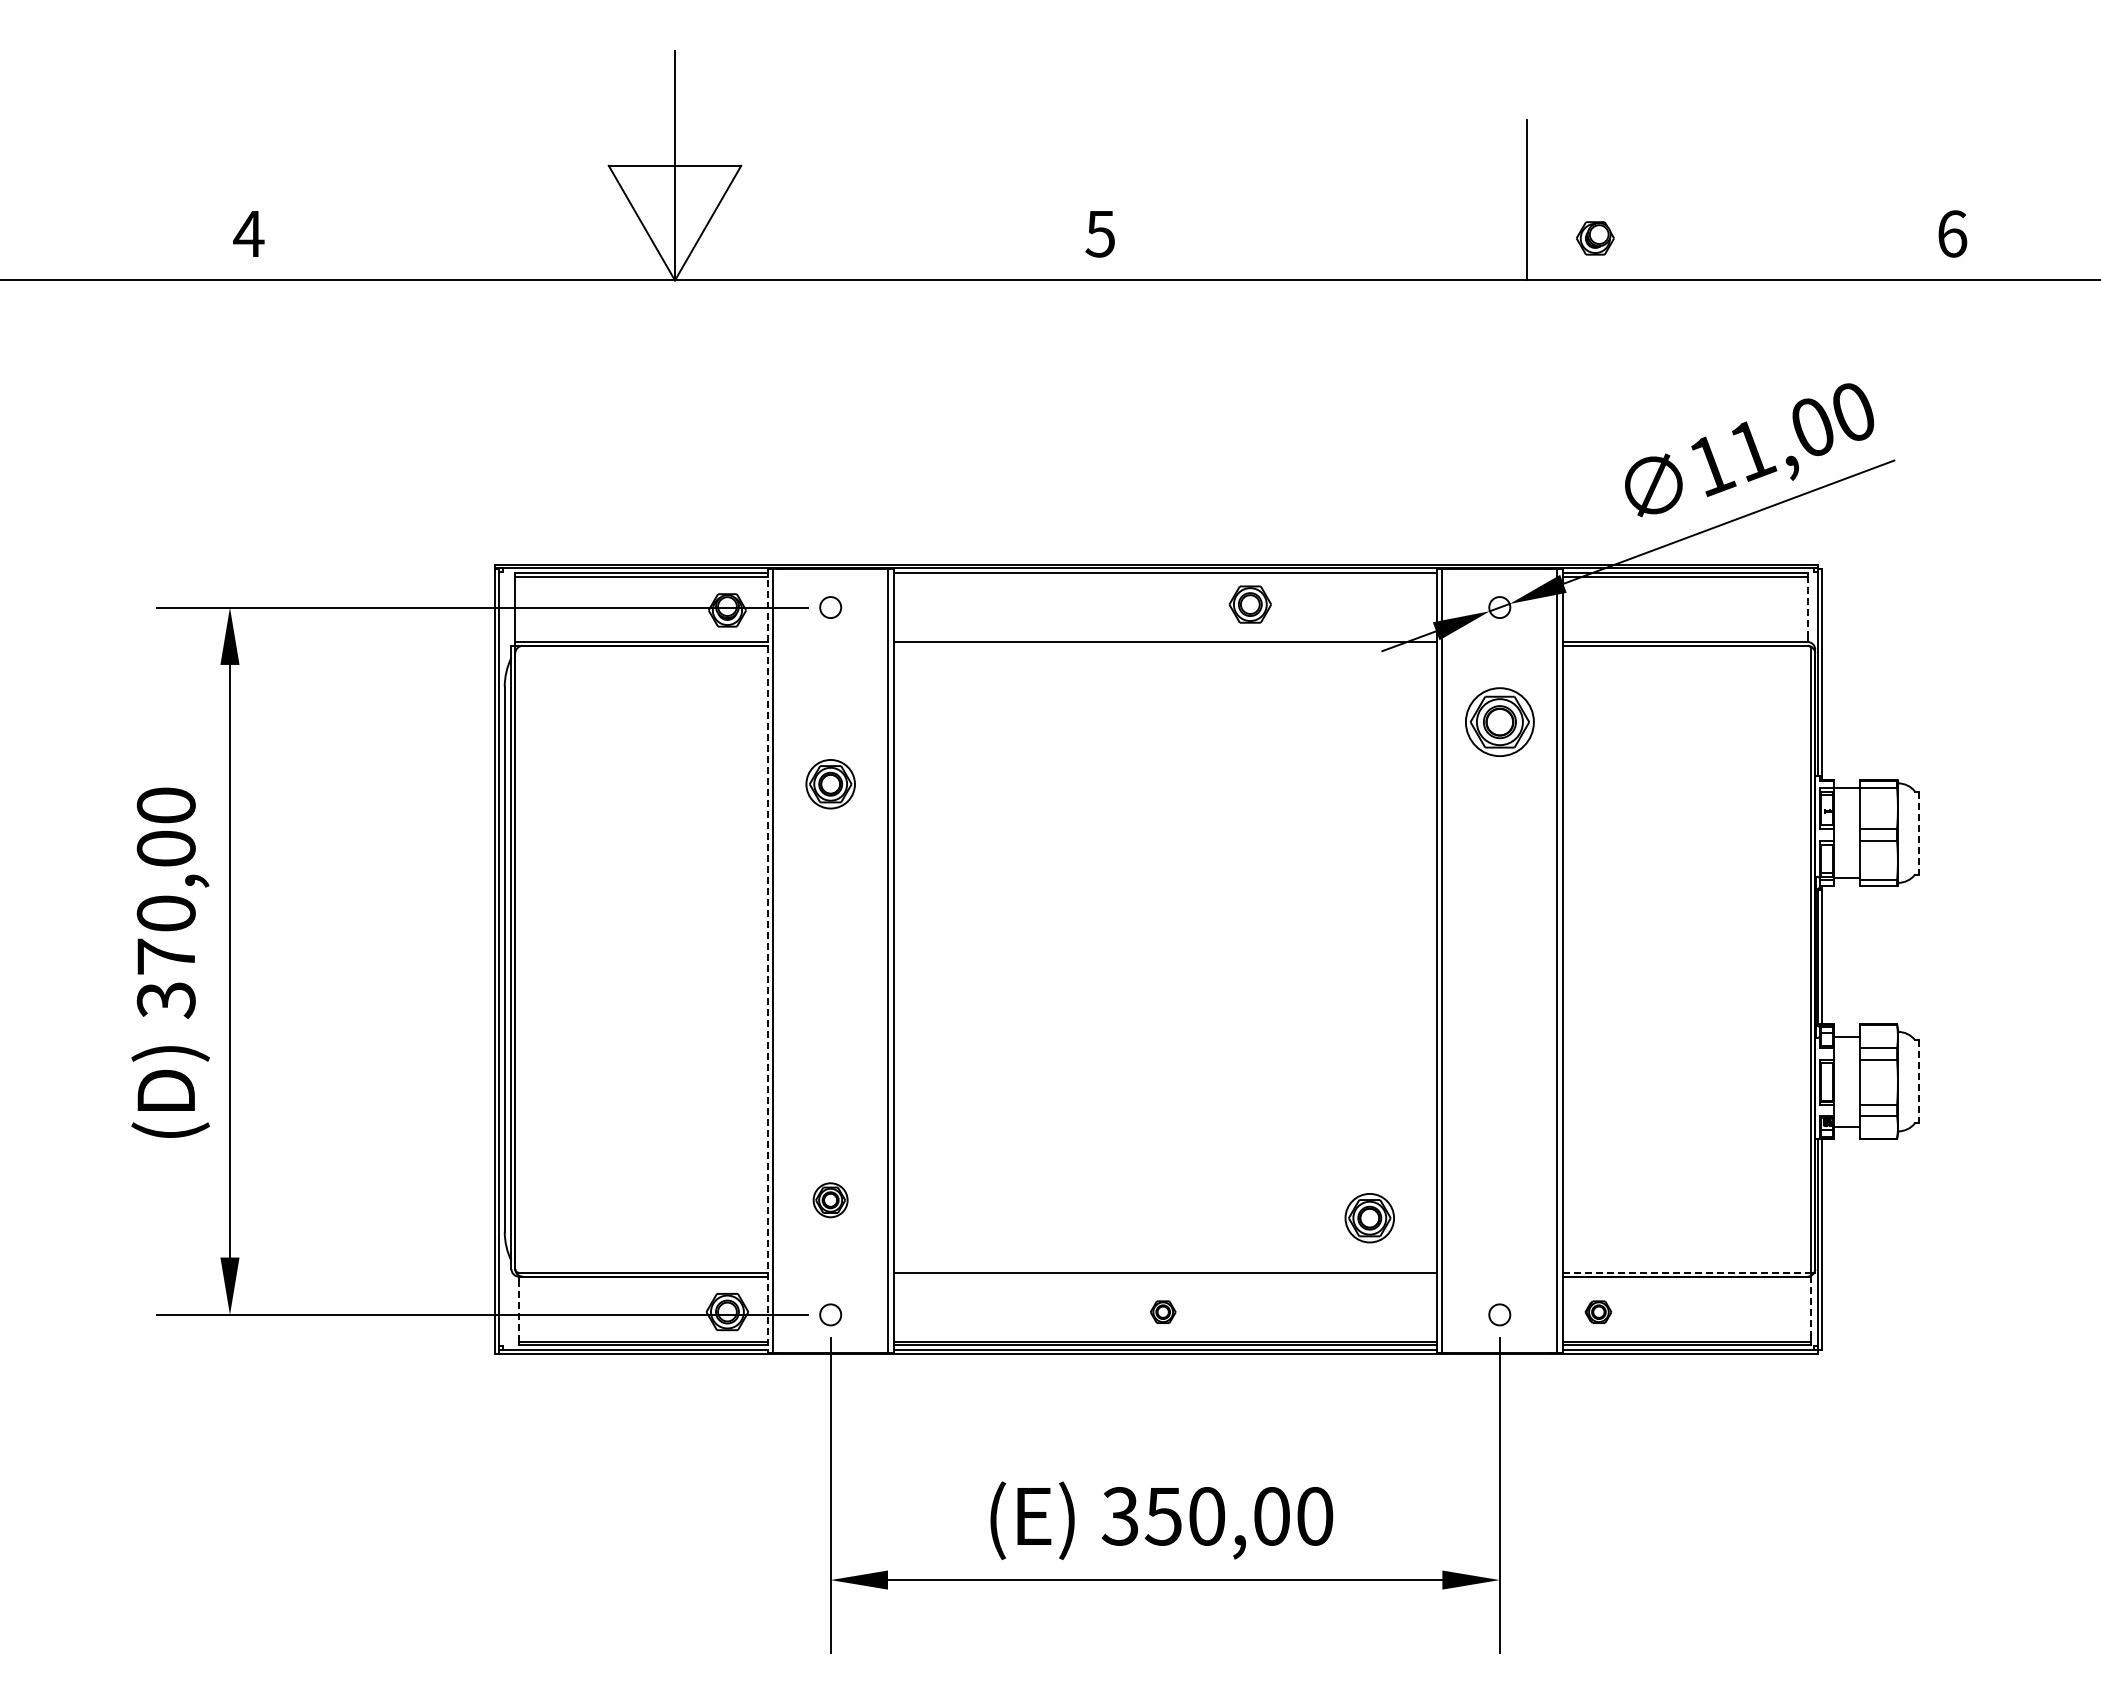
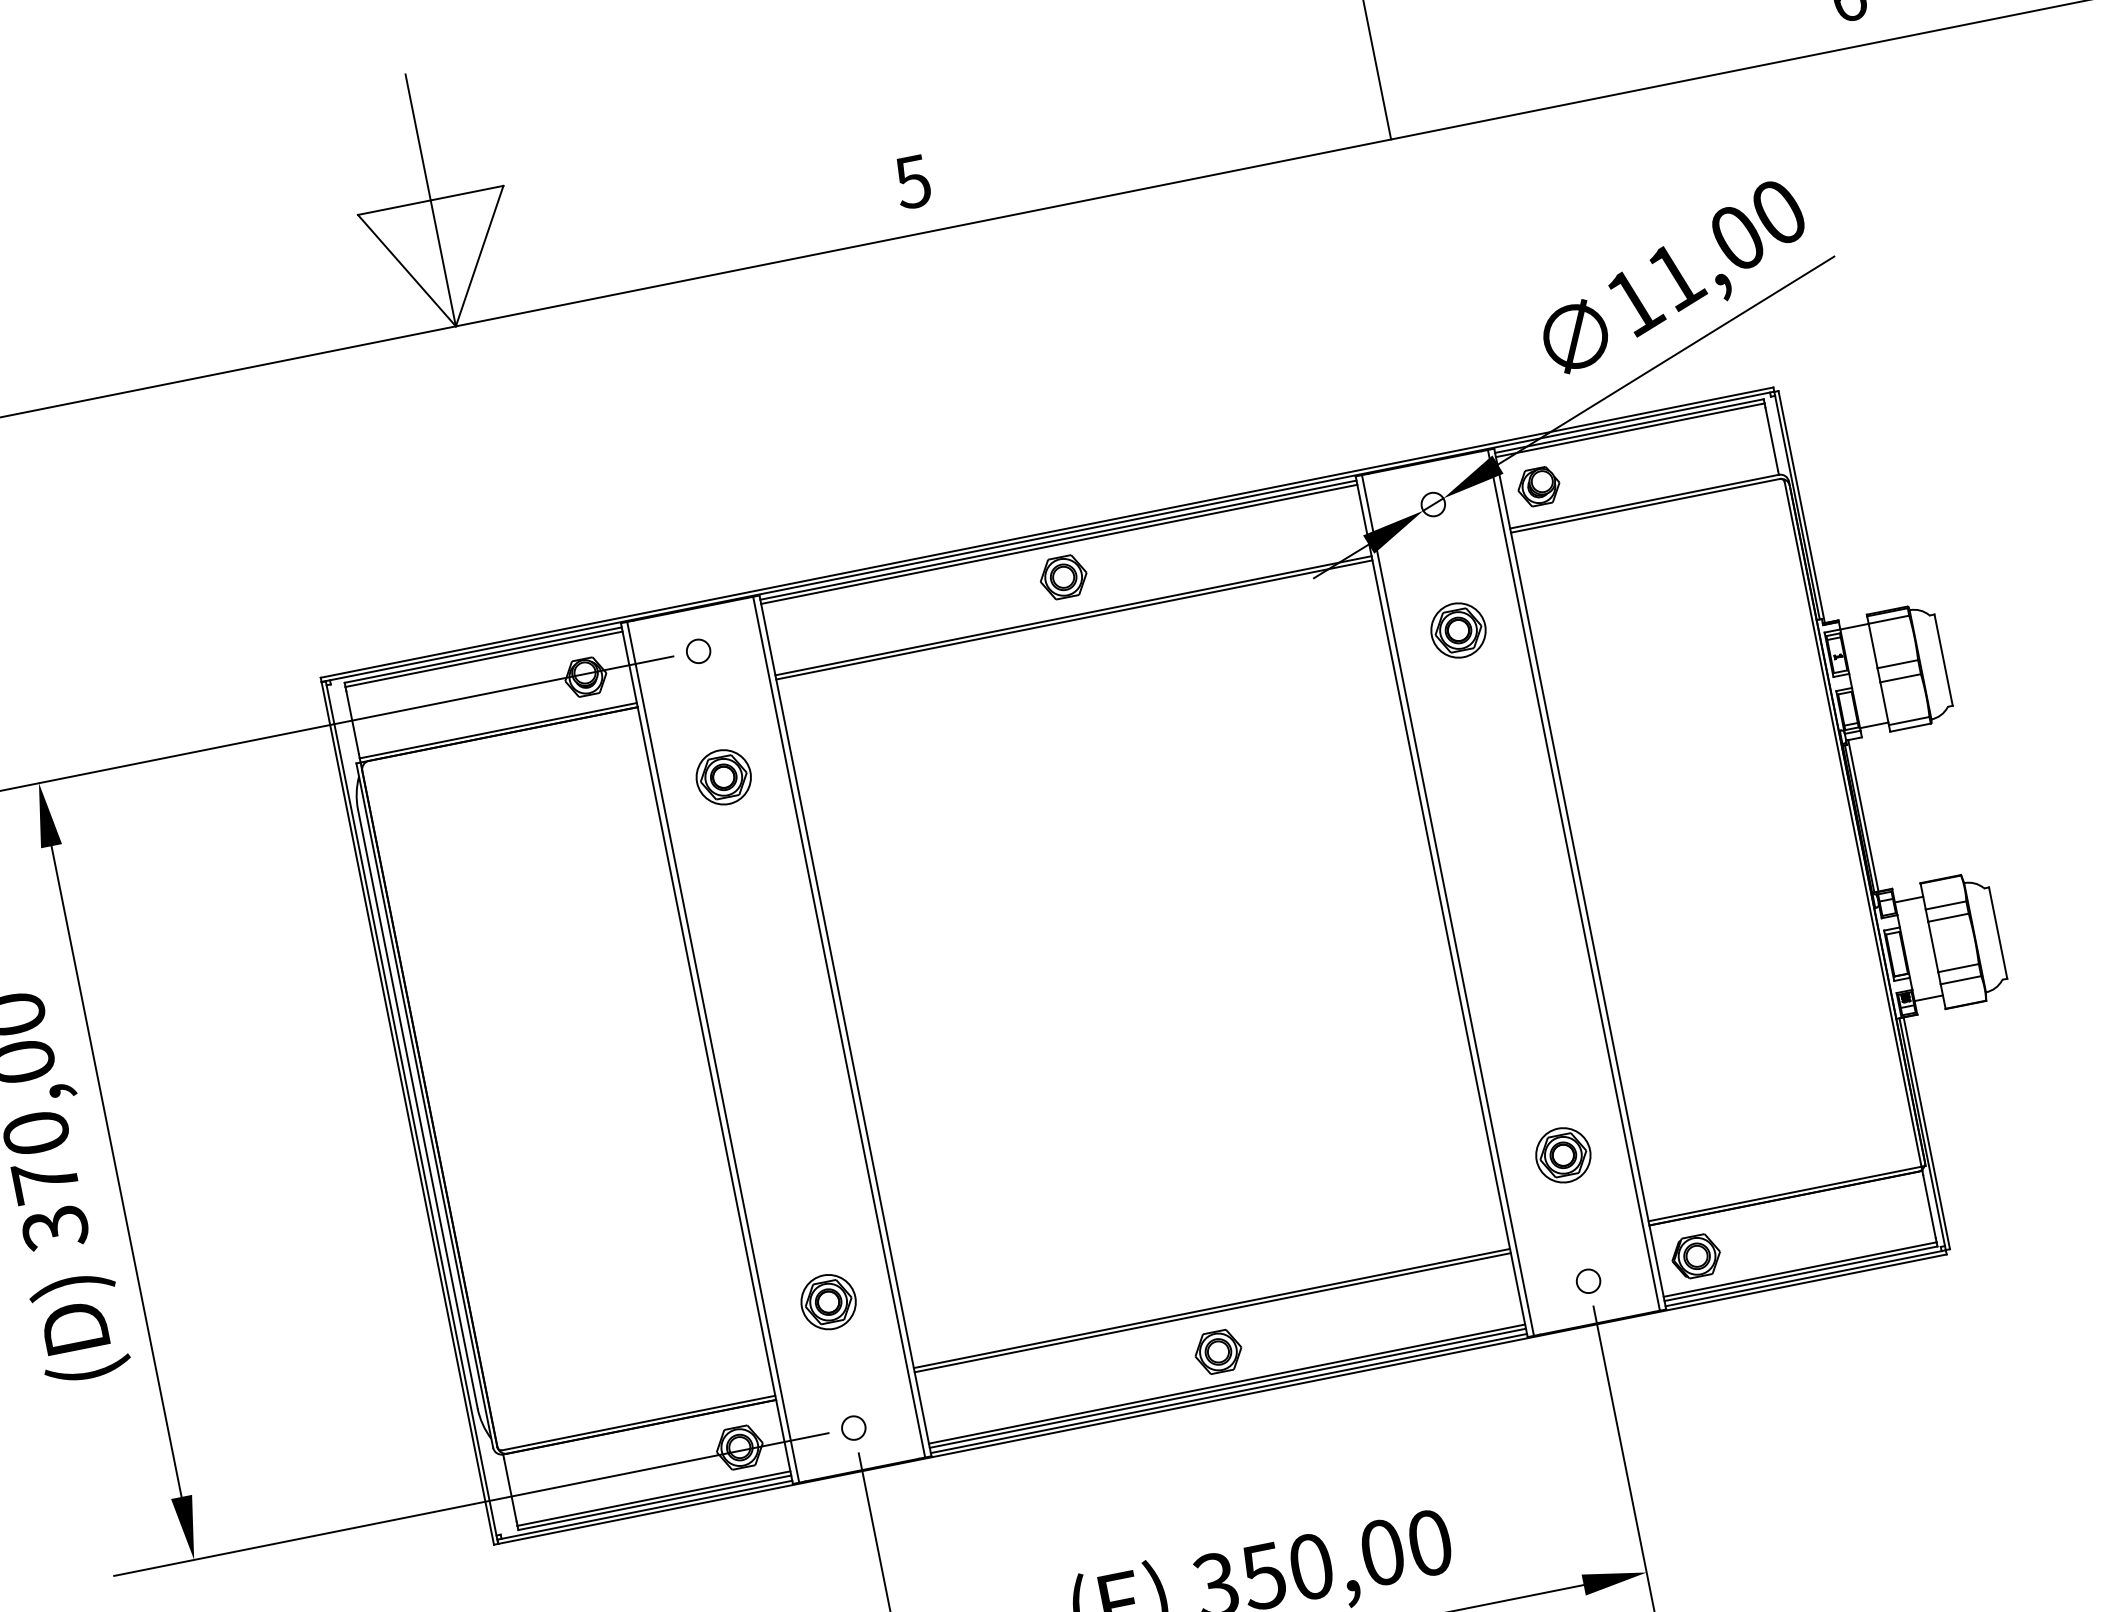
part: (1595, 238) -> (1539, 486), moved
line: (1164, 576) -> (1058, 544), added
part: (1249, 604) -> (1062, 577), moved
line: (1807, 609) -> (1771, 439), dashed -> solid
line: (1164, 645) -> (1073, 619), added
part: (1499, 722) -> (1458, 630), size x0.71
part: (830, 784) -> (723, 777), moved
line: (1919, 833) -> (1943, 660), dashed -> solid
line: (767, 961) -> (706, 1053), dashed -> solid
line: (1919, 1081) -> (1998, 932), dashed -> solid
part: (830, 1200) -> (828, 1302), size x1.43
part: (1369, 1218) -> (1563, 1155), moved
line: (1687, 1272) -> (1785, 1193), dashed -> solid
line: (1164, 1276) -> (1211, 1312), added
line: (519, 1309) -> (510, 1490), dashed -> solid
line: (1811, 1309) -> (1929, 1206), dashed -> solid
part: (1162, 1312) -> (1217, 1352), size x1.67
part: (1598, 1312) -> (1696, 1256), size x1.67

